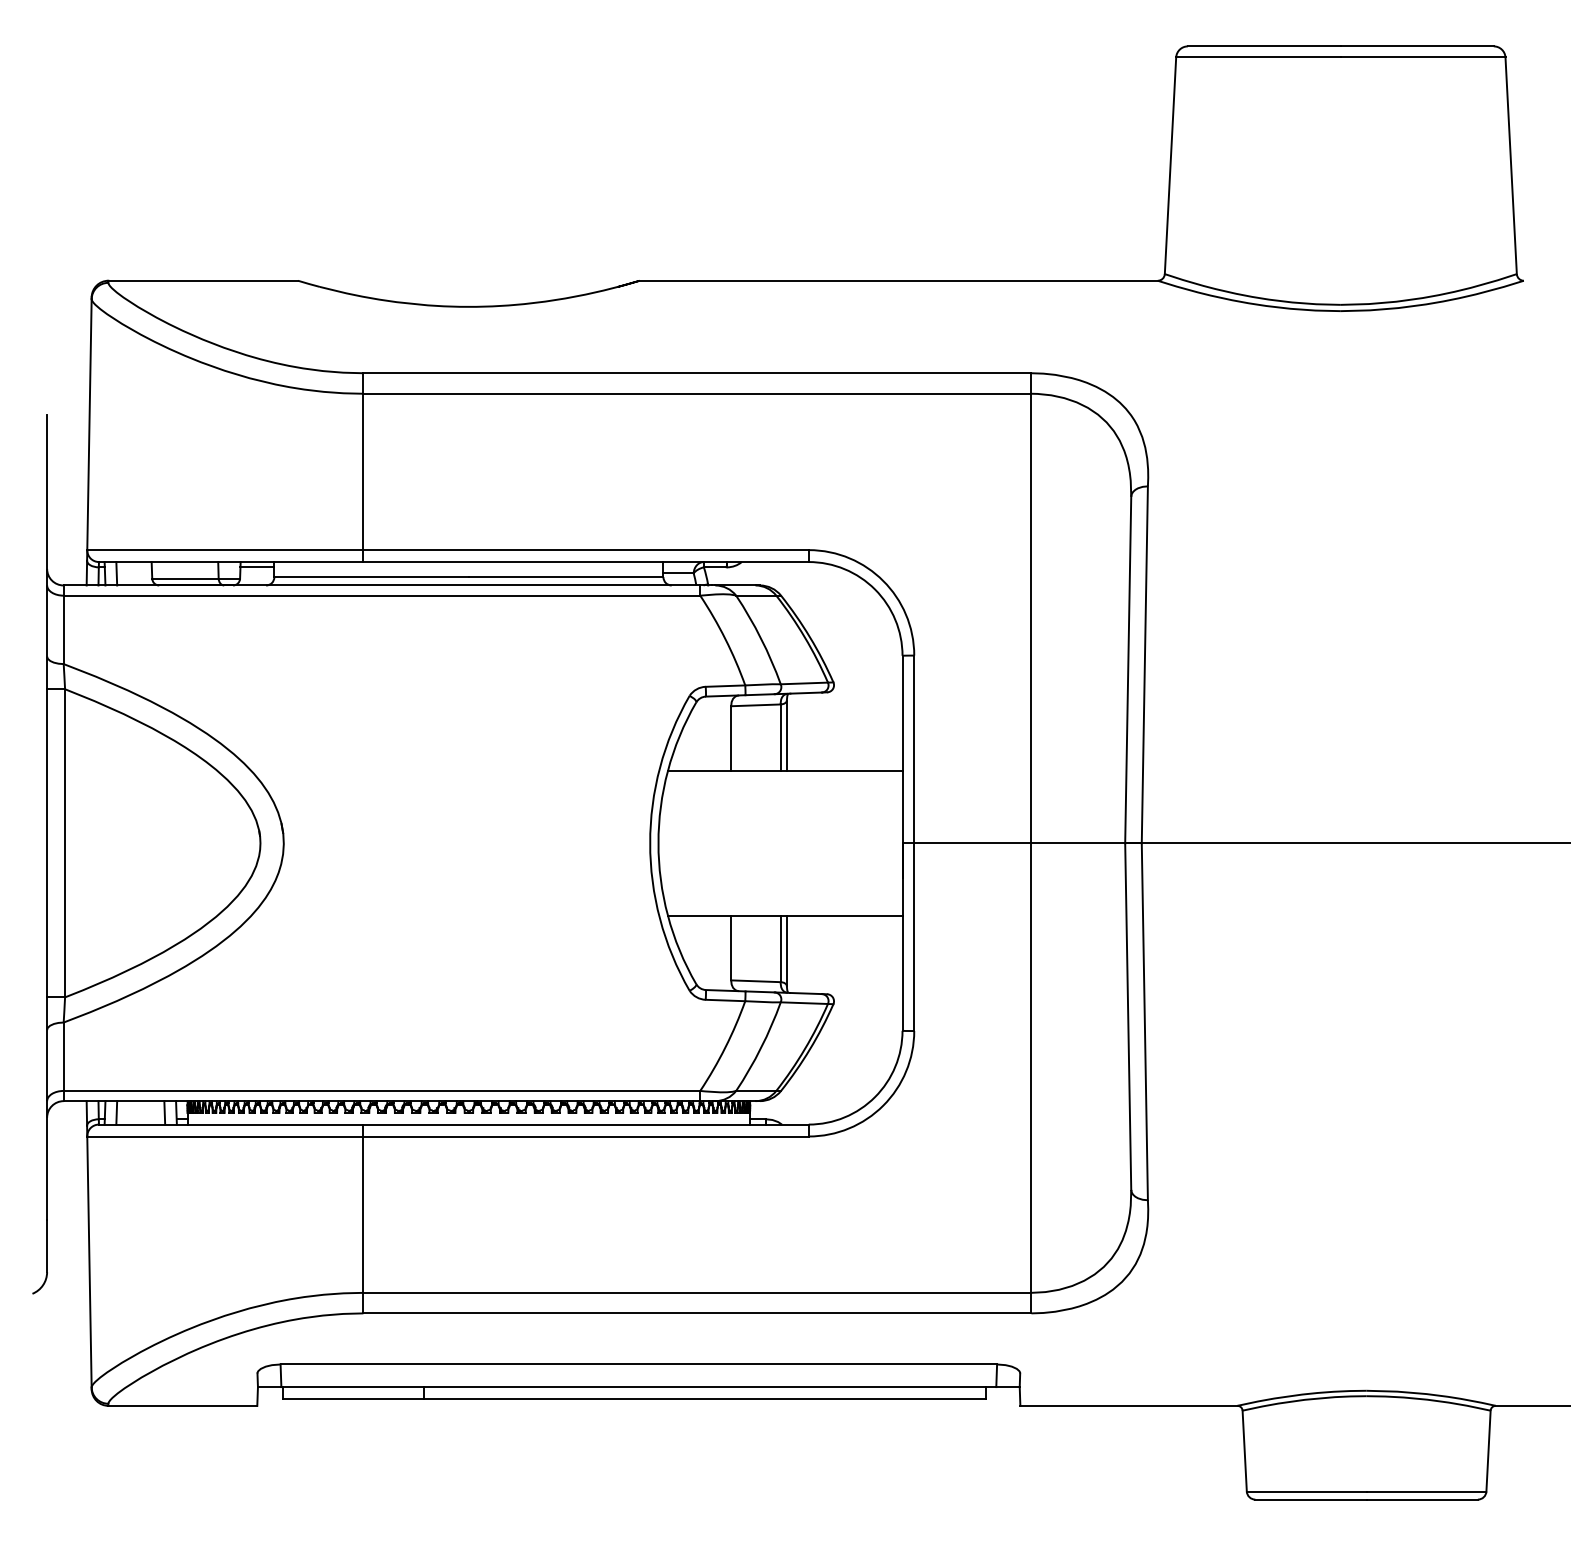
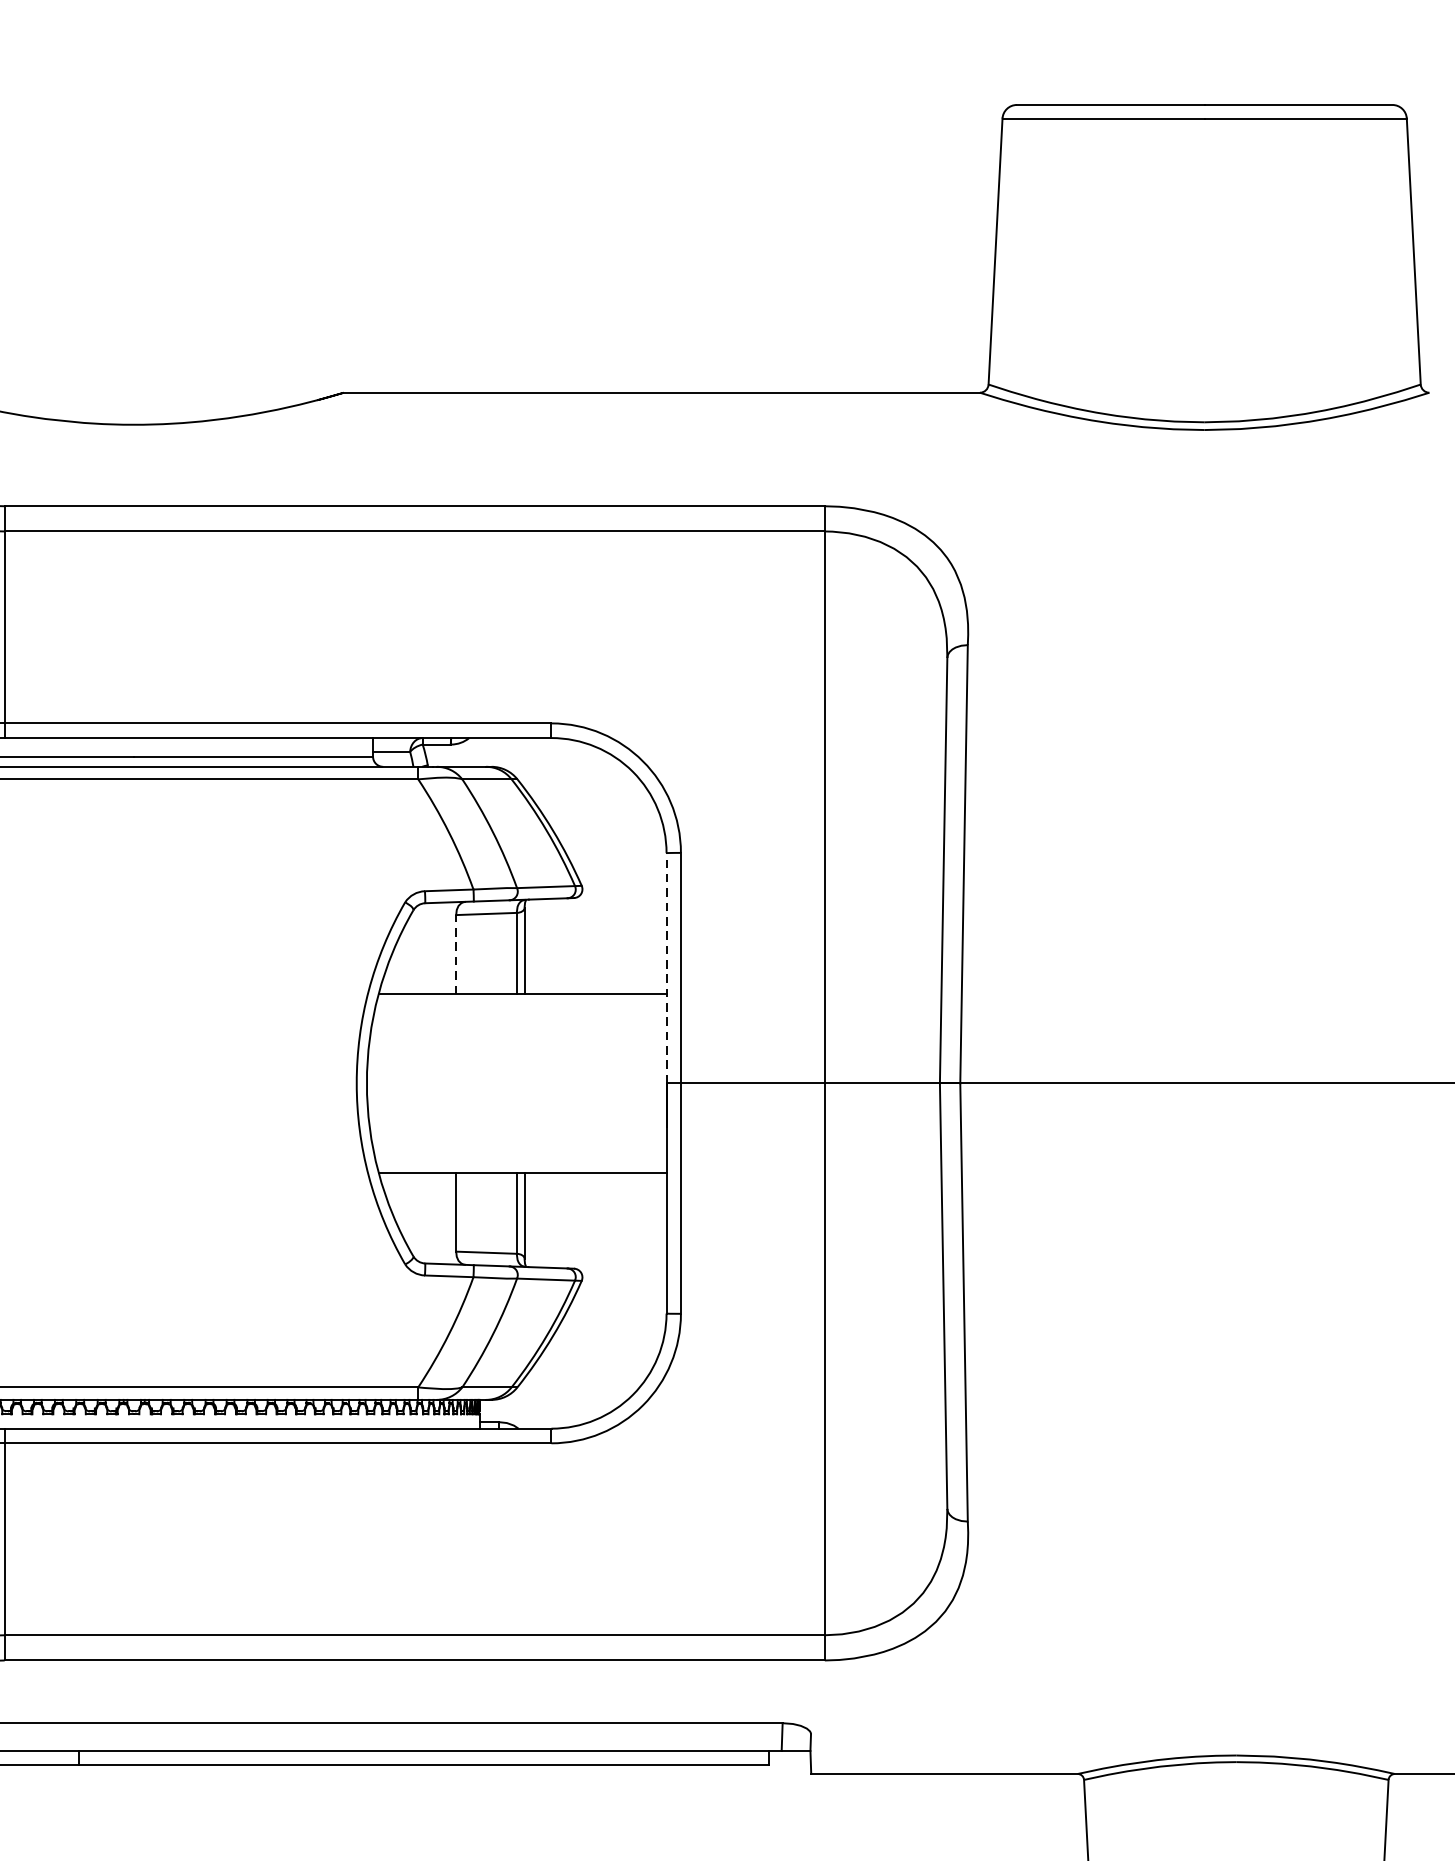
line: (731, 737) -> (456, 953), solid -> dashed
line: (902, 749) -> (666, 968), solid -> dashed

